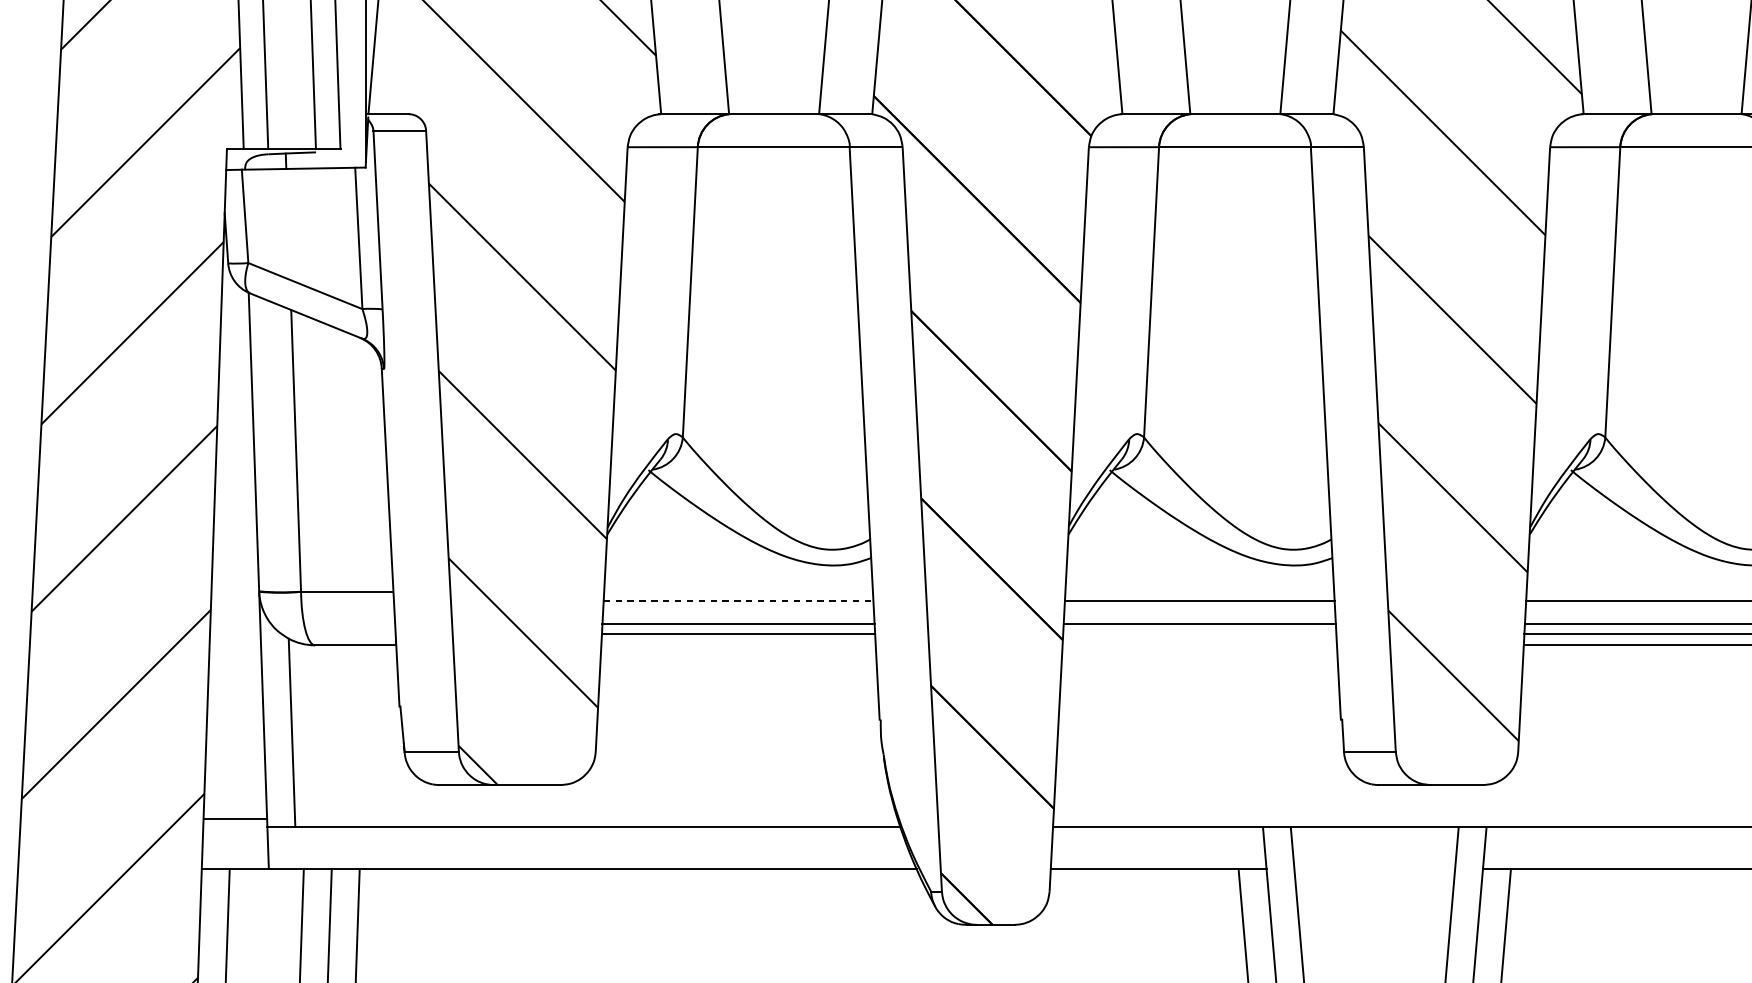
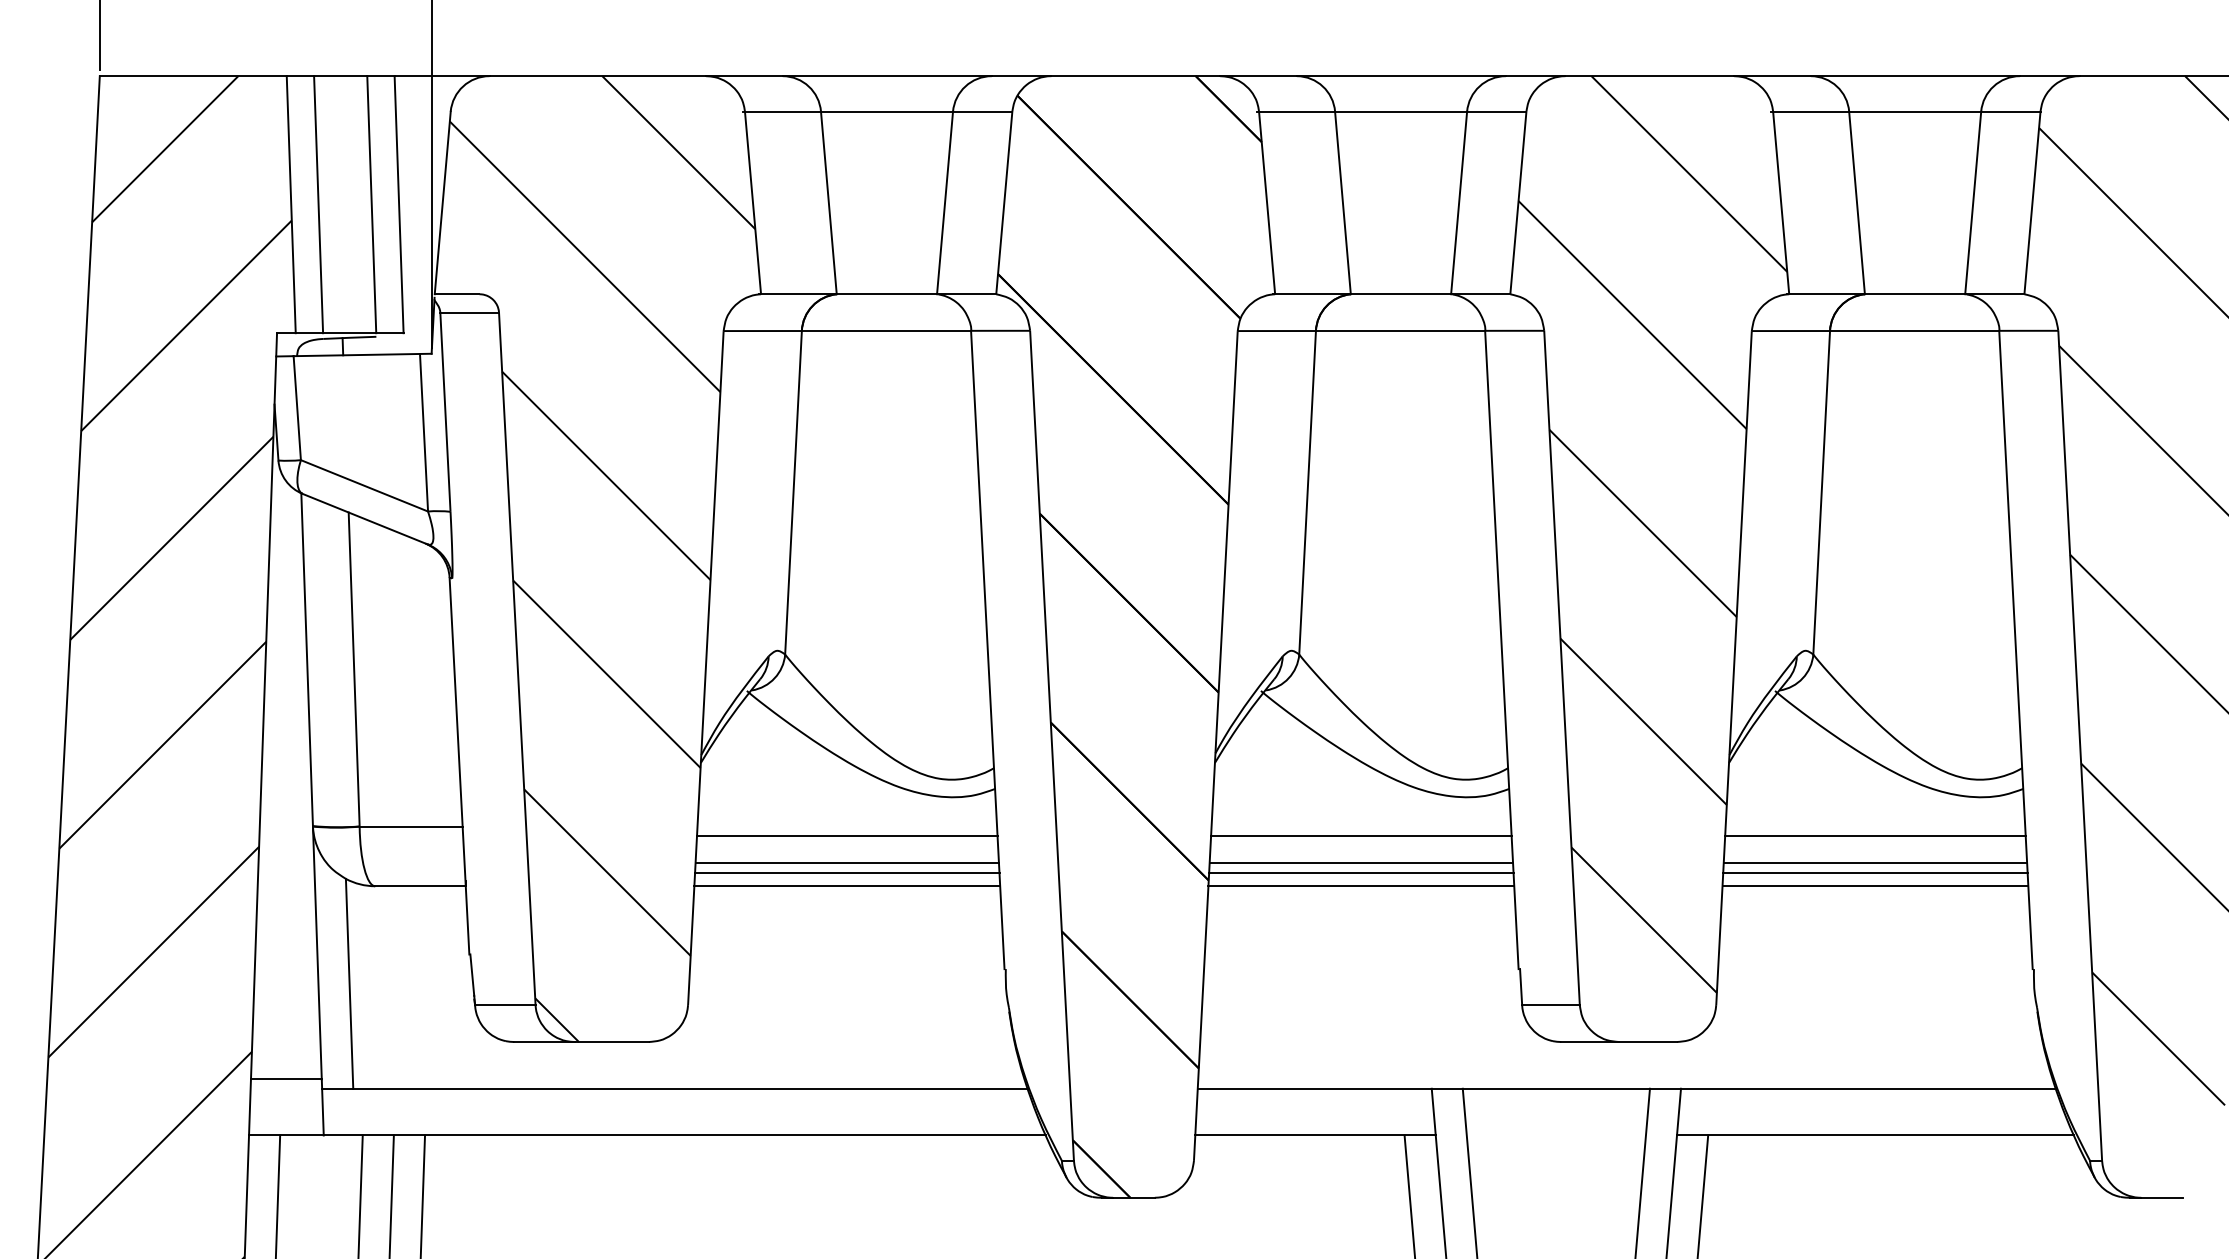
line: (738, 600) -> (847, 836), dashed -> solid
line: (1199, 633) -> (1361, 873), added
line: (738, 645) -> (847, 886), added
line: (1199, 645) -> (1361, 886), added

